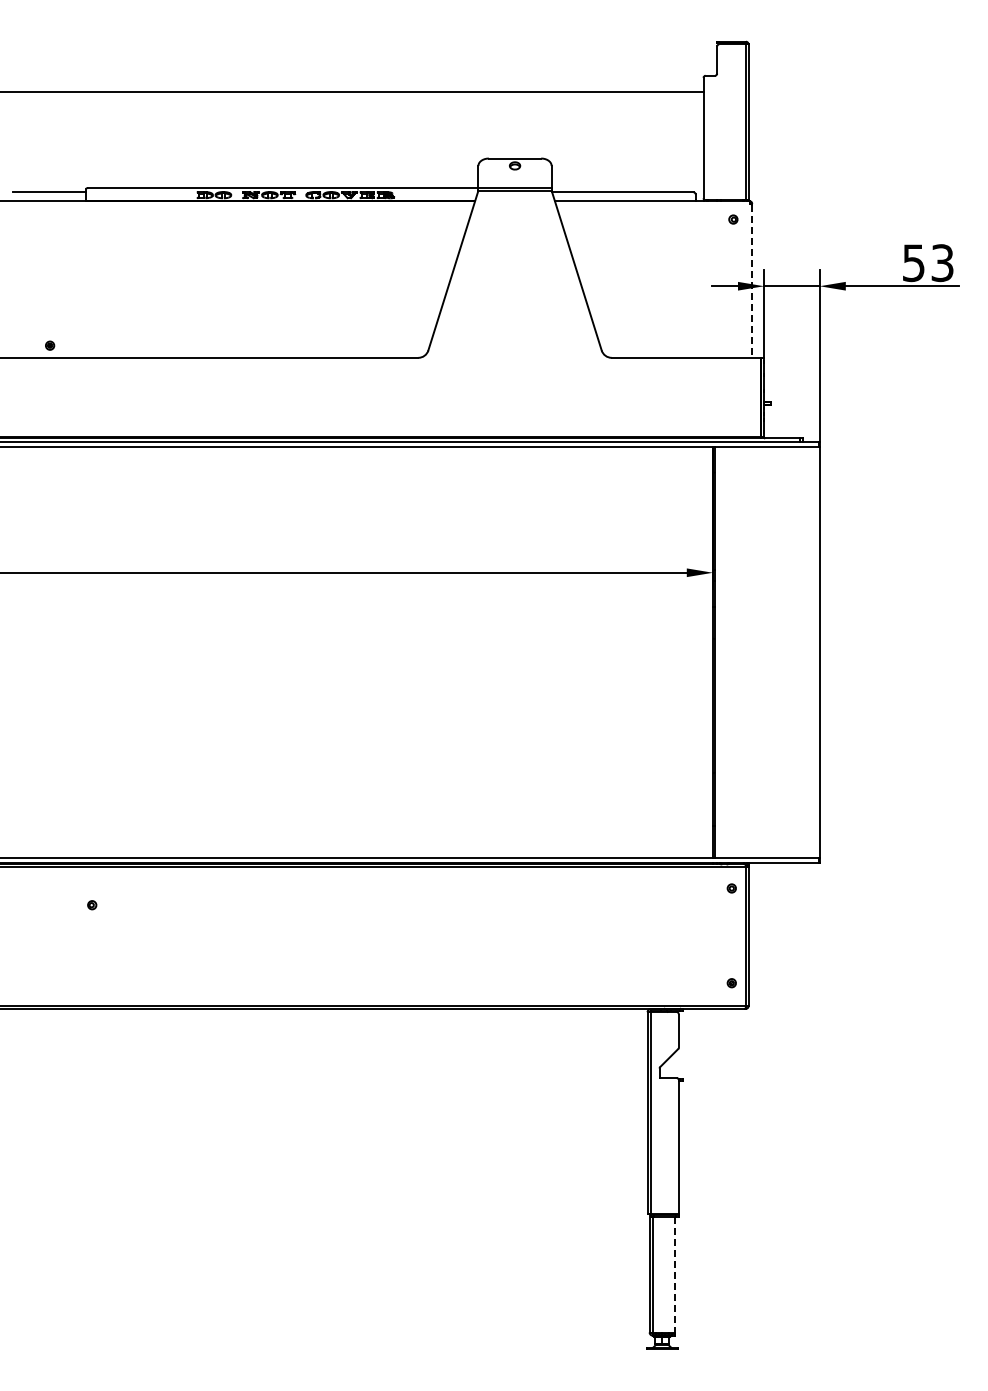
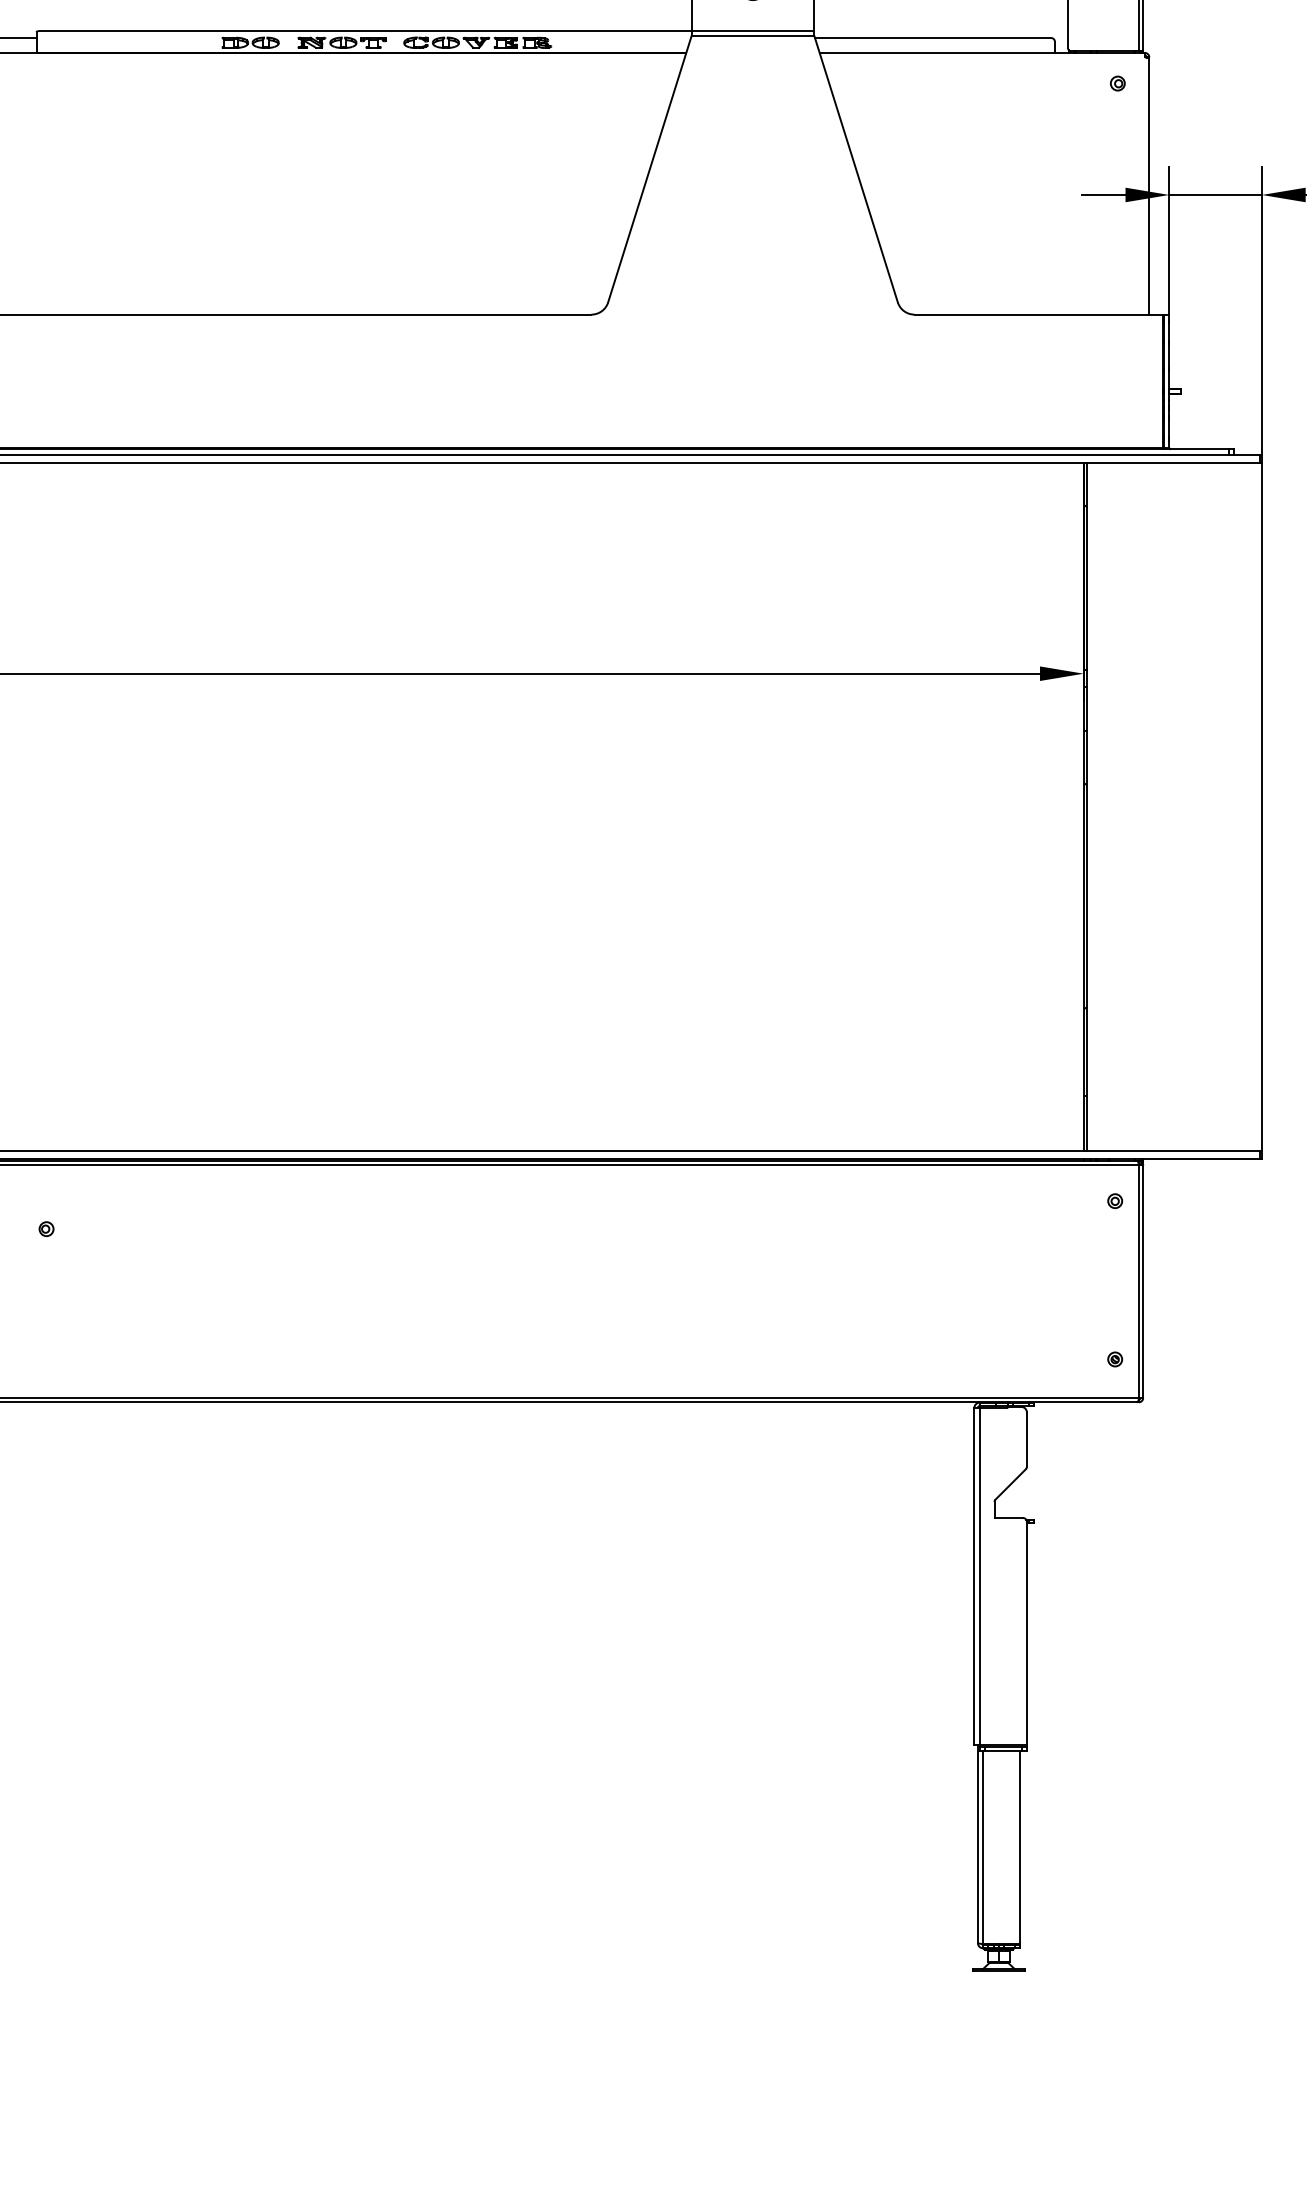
line: (752, 281) -> (1149, 187), dashed -> solid
line: (674, 1275) -> (1019, 1847), dashed -> solid

